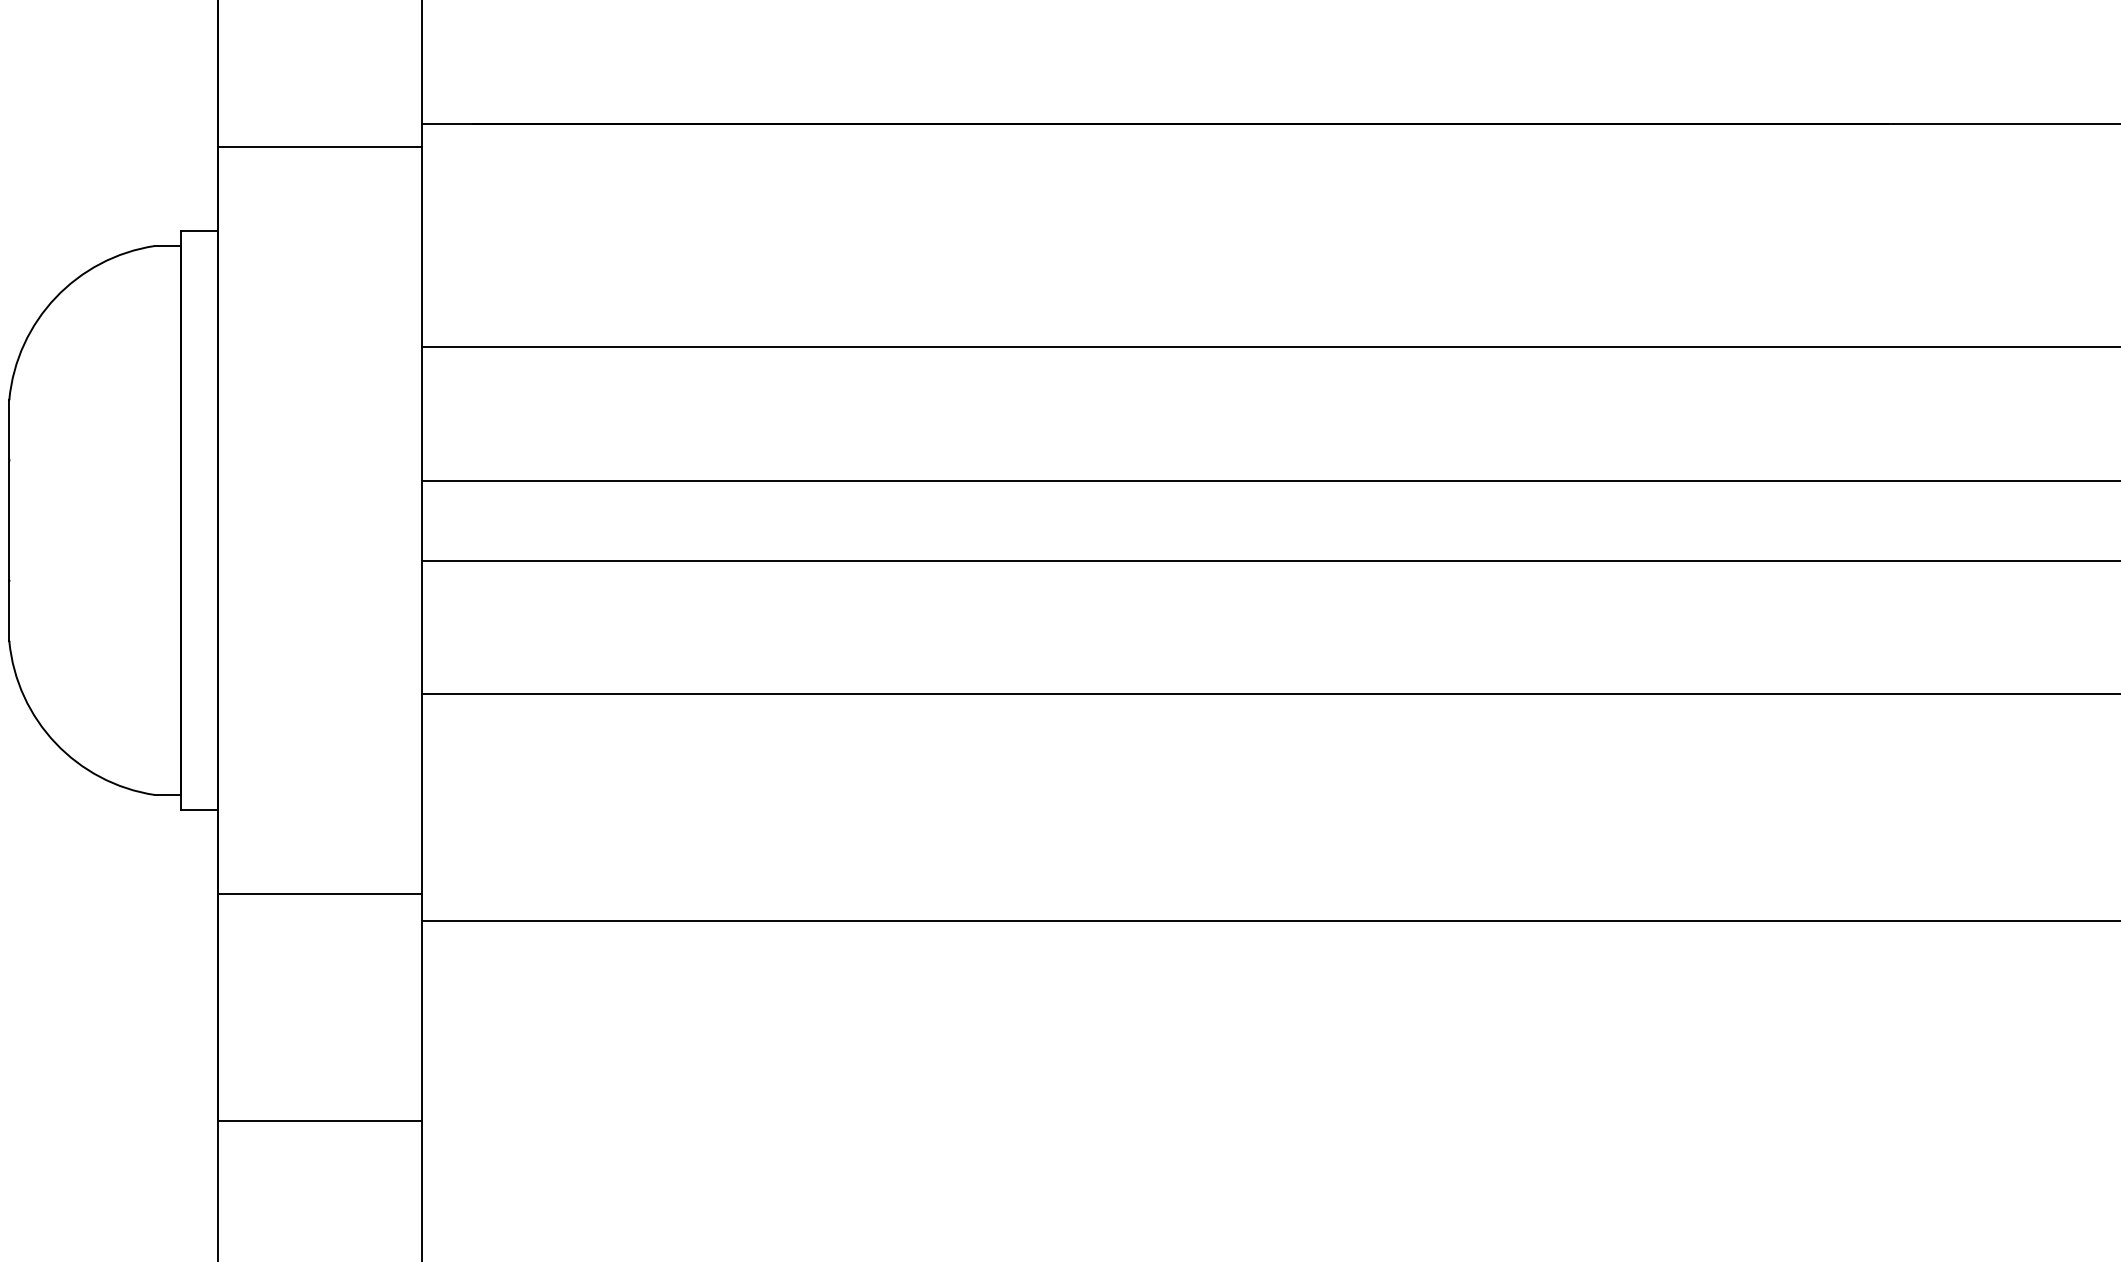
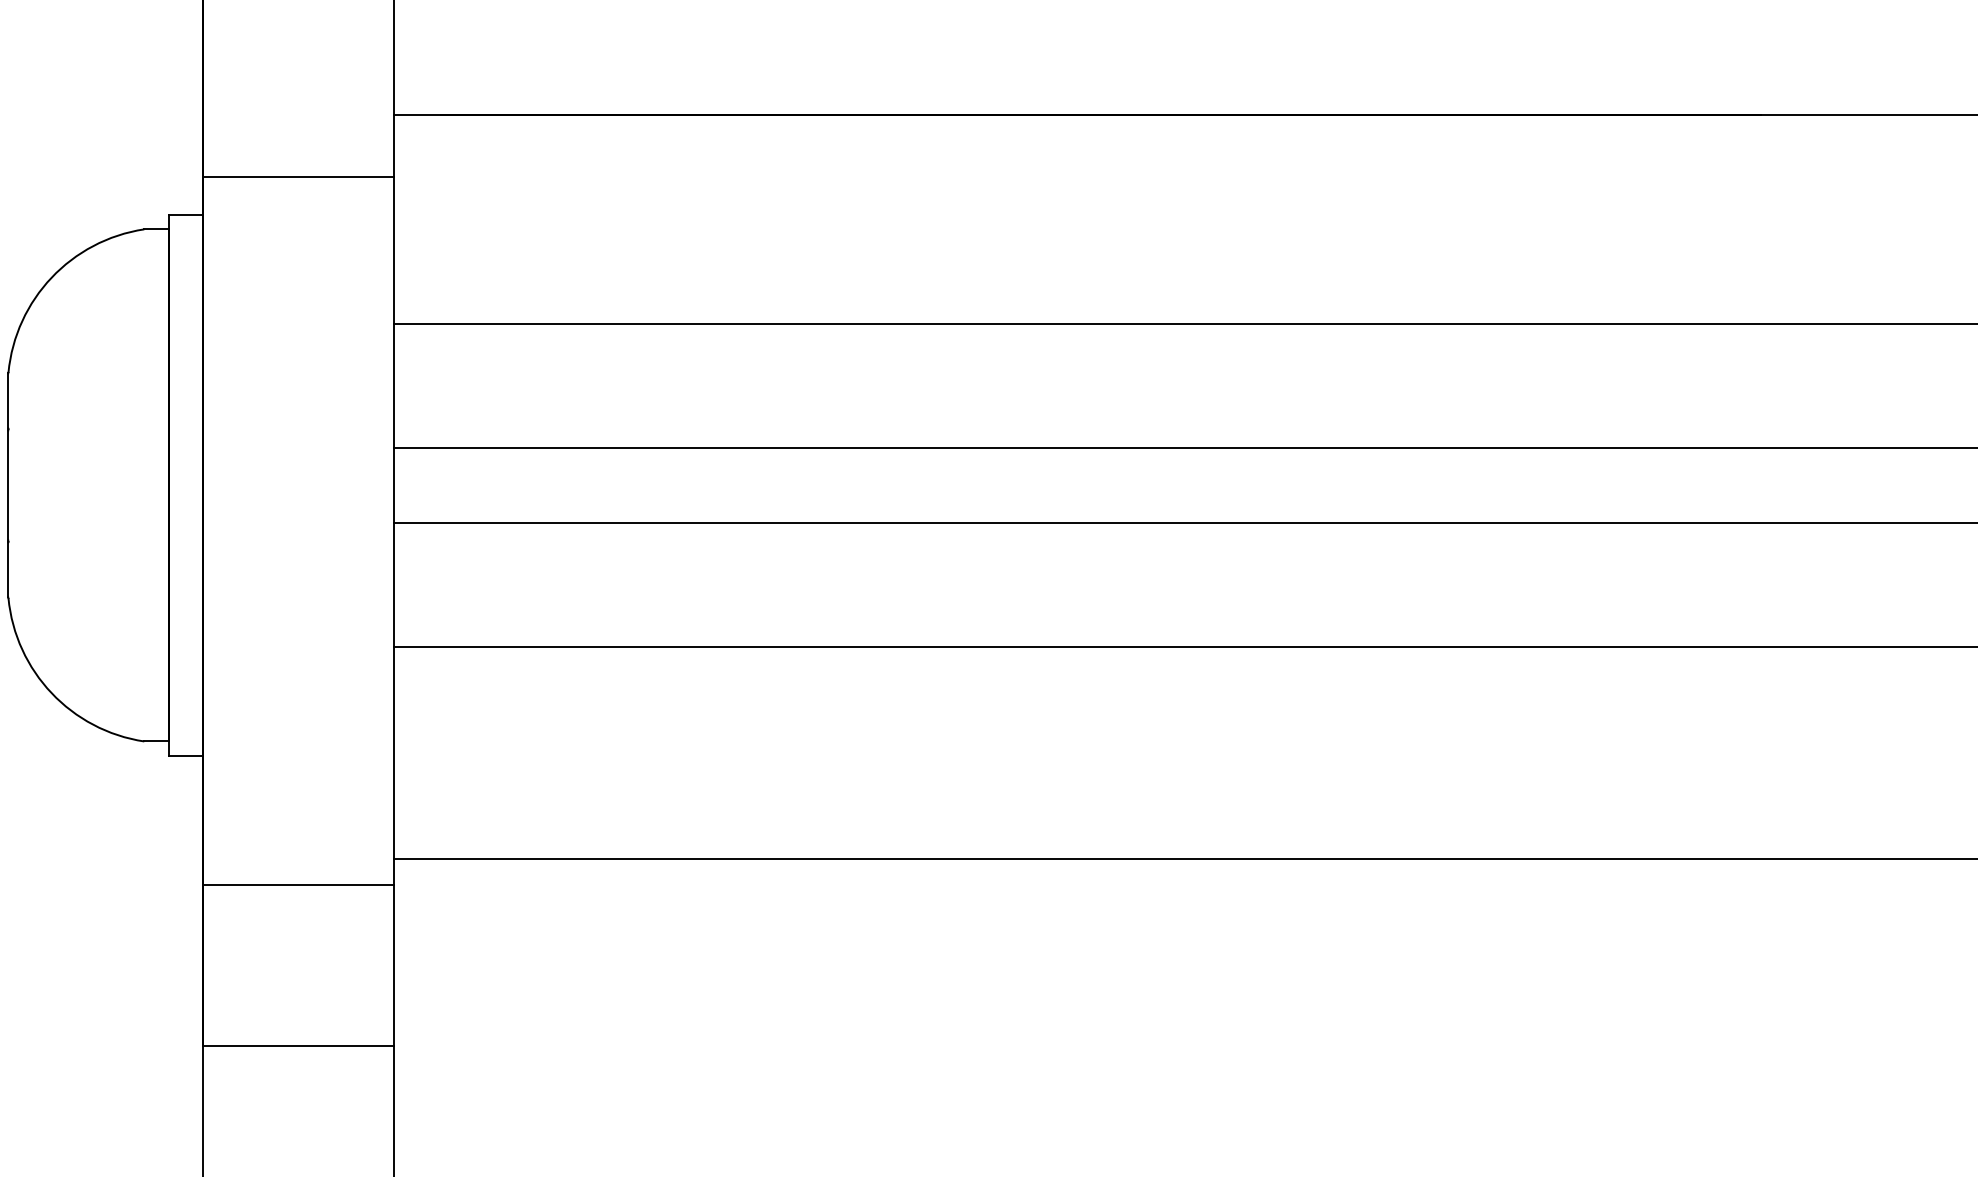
line: (319, 146) -> (297, 176), moved
line: (319, 894) -> (297, 885), moved

